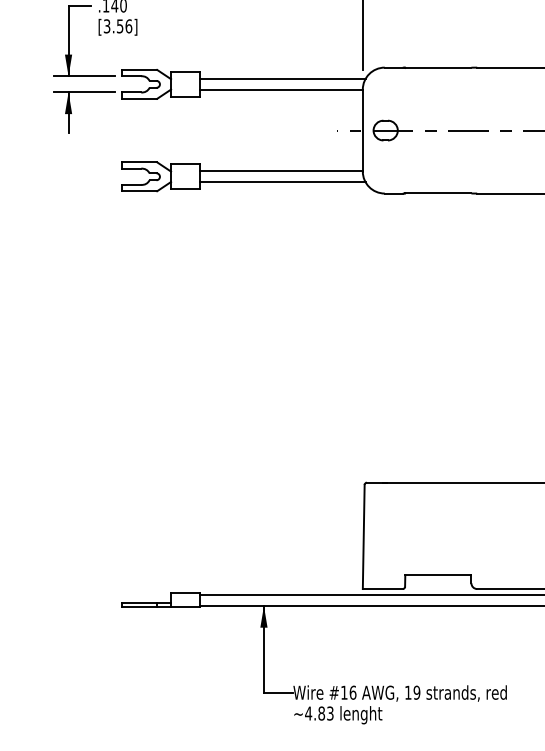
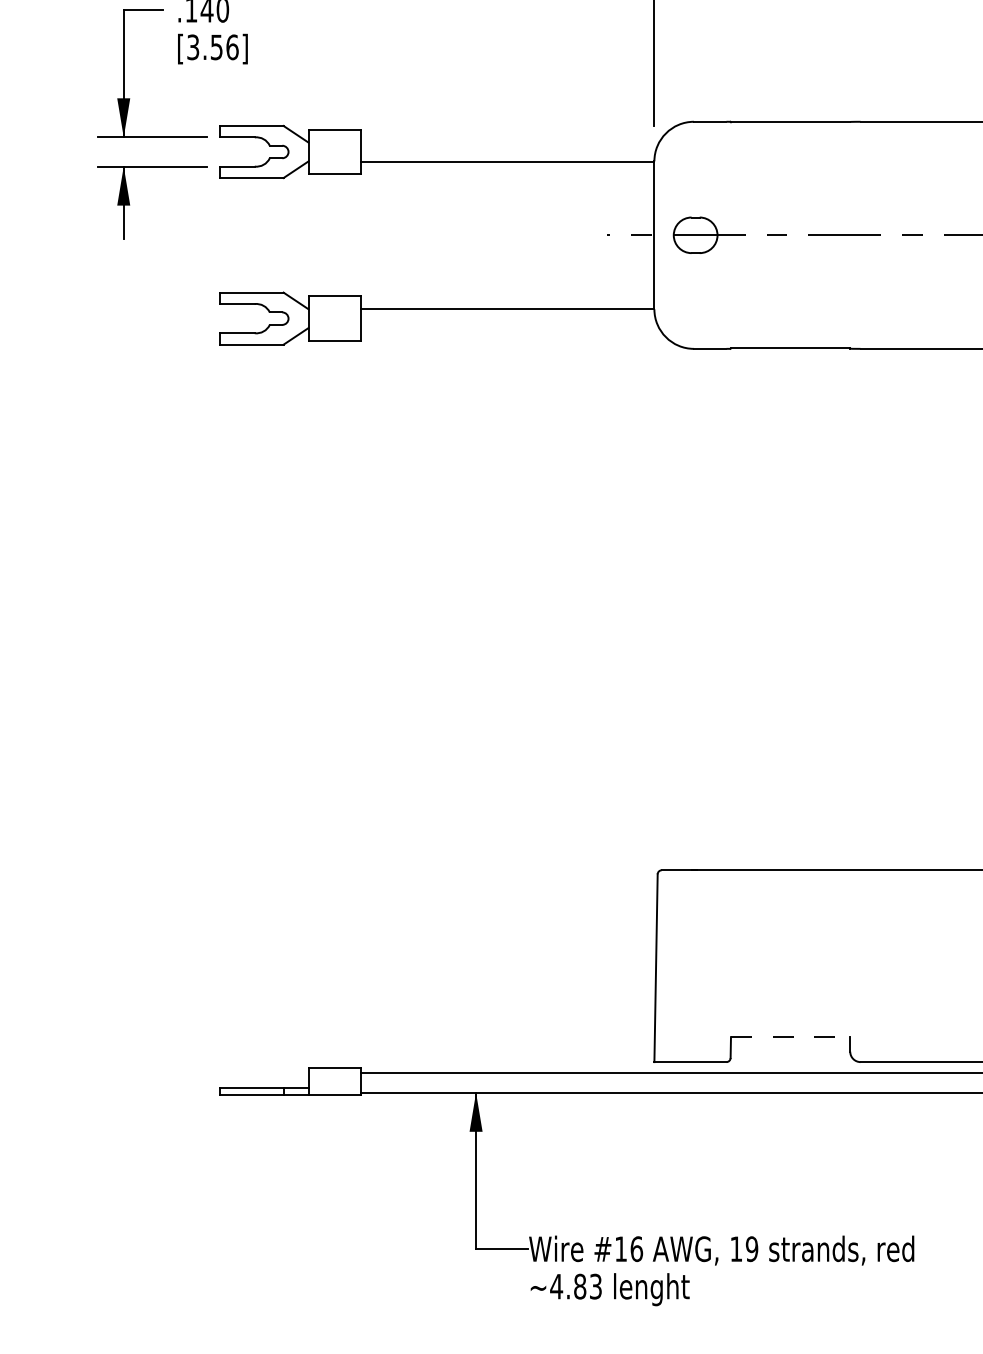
line: (282, 78) -> (509, 141), removed
line: (282, 182) -> (509, 328), removed
line: (438, 575) -> (790, 1037), solid -> dashed

